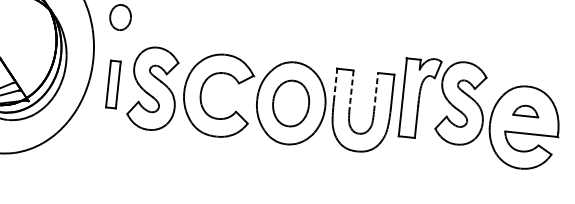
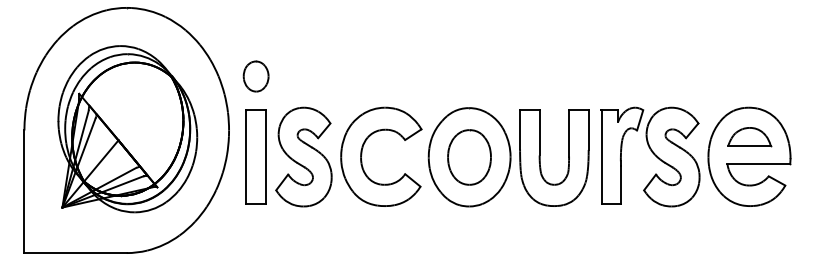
part: (113, 84) -> (255, 156), size x1.67
line: (335, 84) -> (520, 129), dashed -> solid
line: (351, 88) -> (539, 132), dashed -> solid
line: (376, 91) -> (569, 132), dashed -> solid
part: (443, 101) -> (650, 156), moved
part: (525, 111) -> (749, 137), size x1.43

